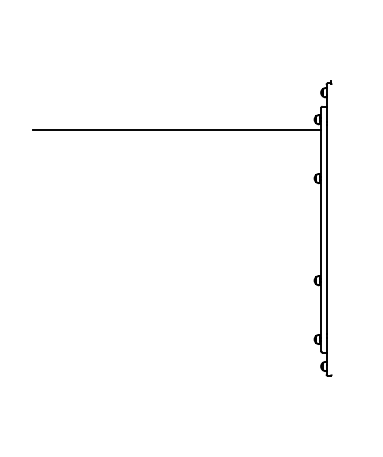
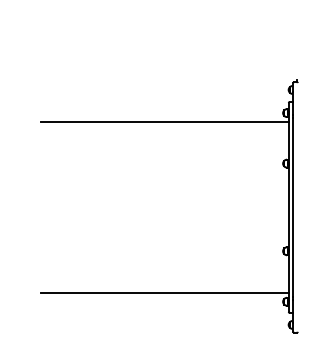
line: (176, 329) -> (164, 293), added

